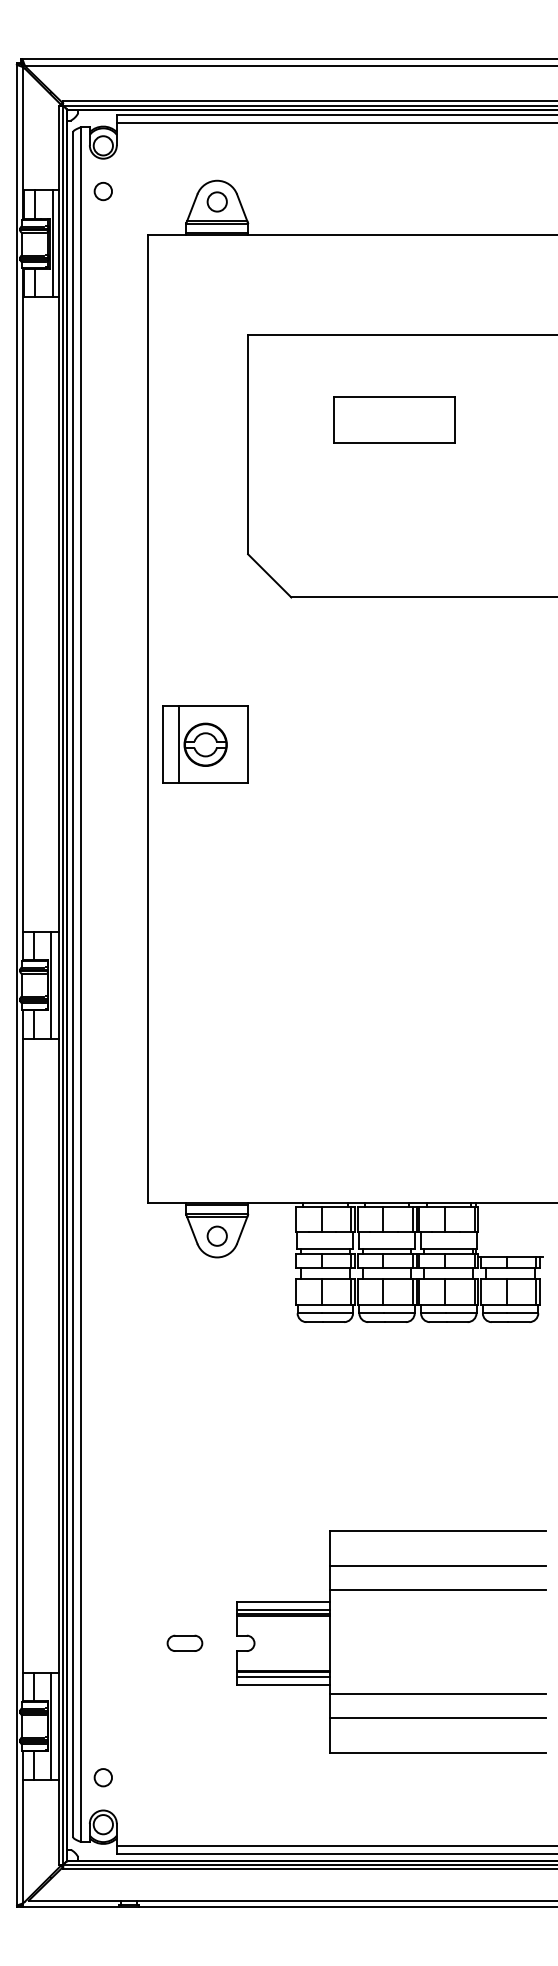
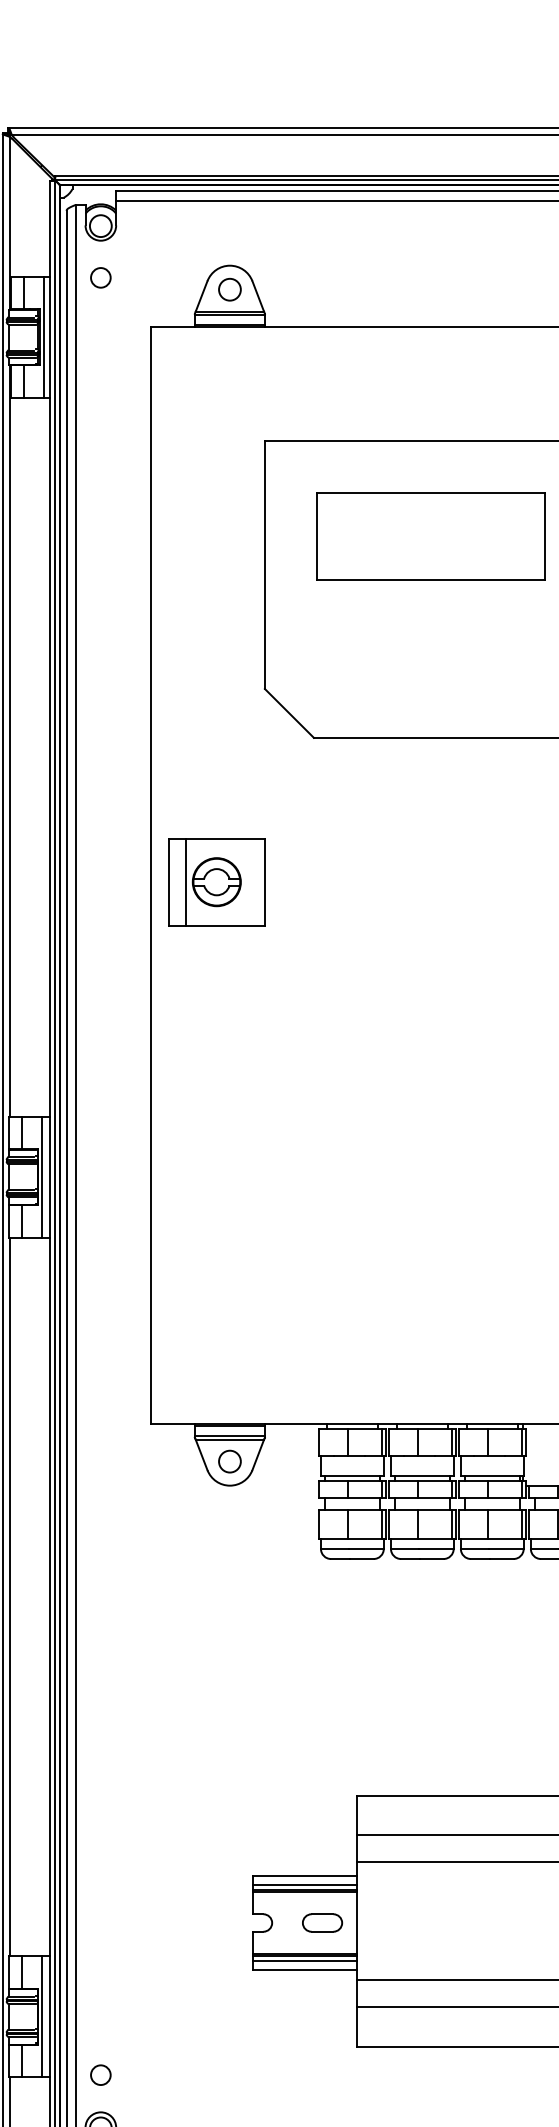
part: (394, 419) -> (430, 536), size x1.67
part: (205, 744) -> (216, 881), moved
part: (184, 1642) -> (321, 1921), moved

